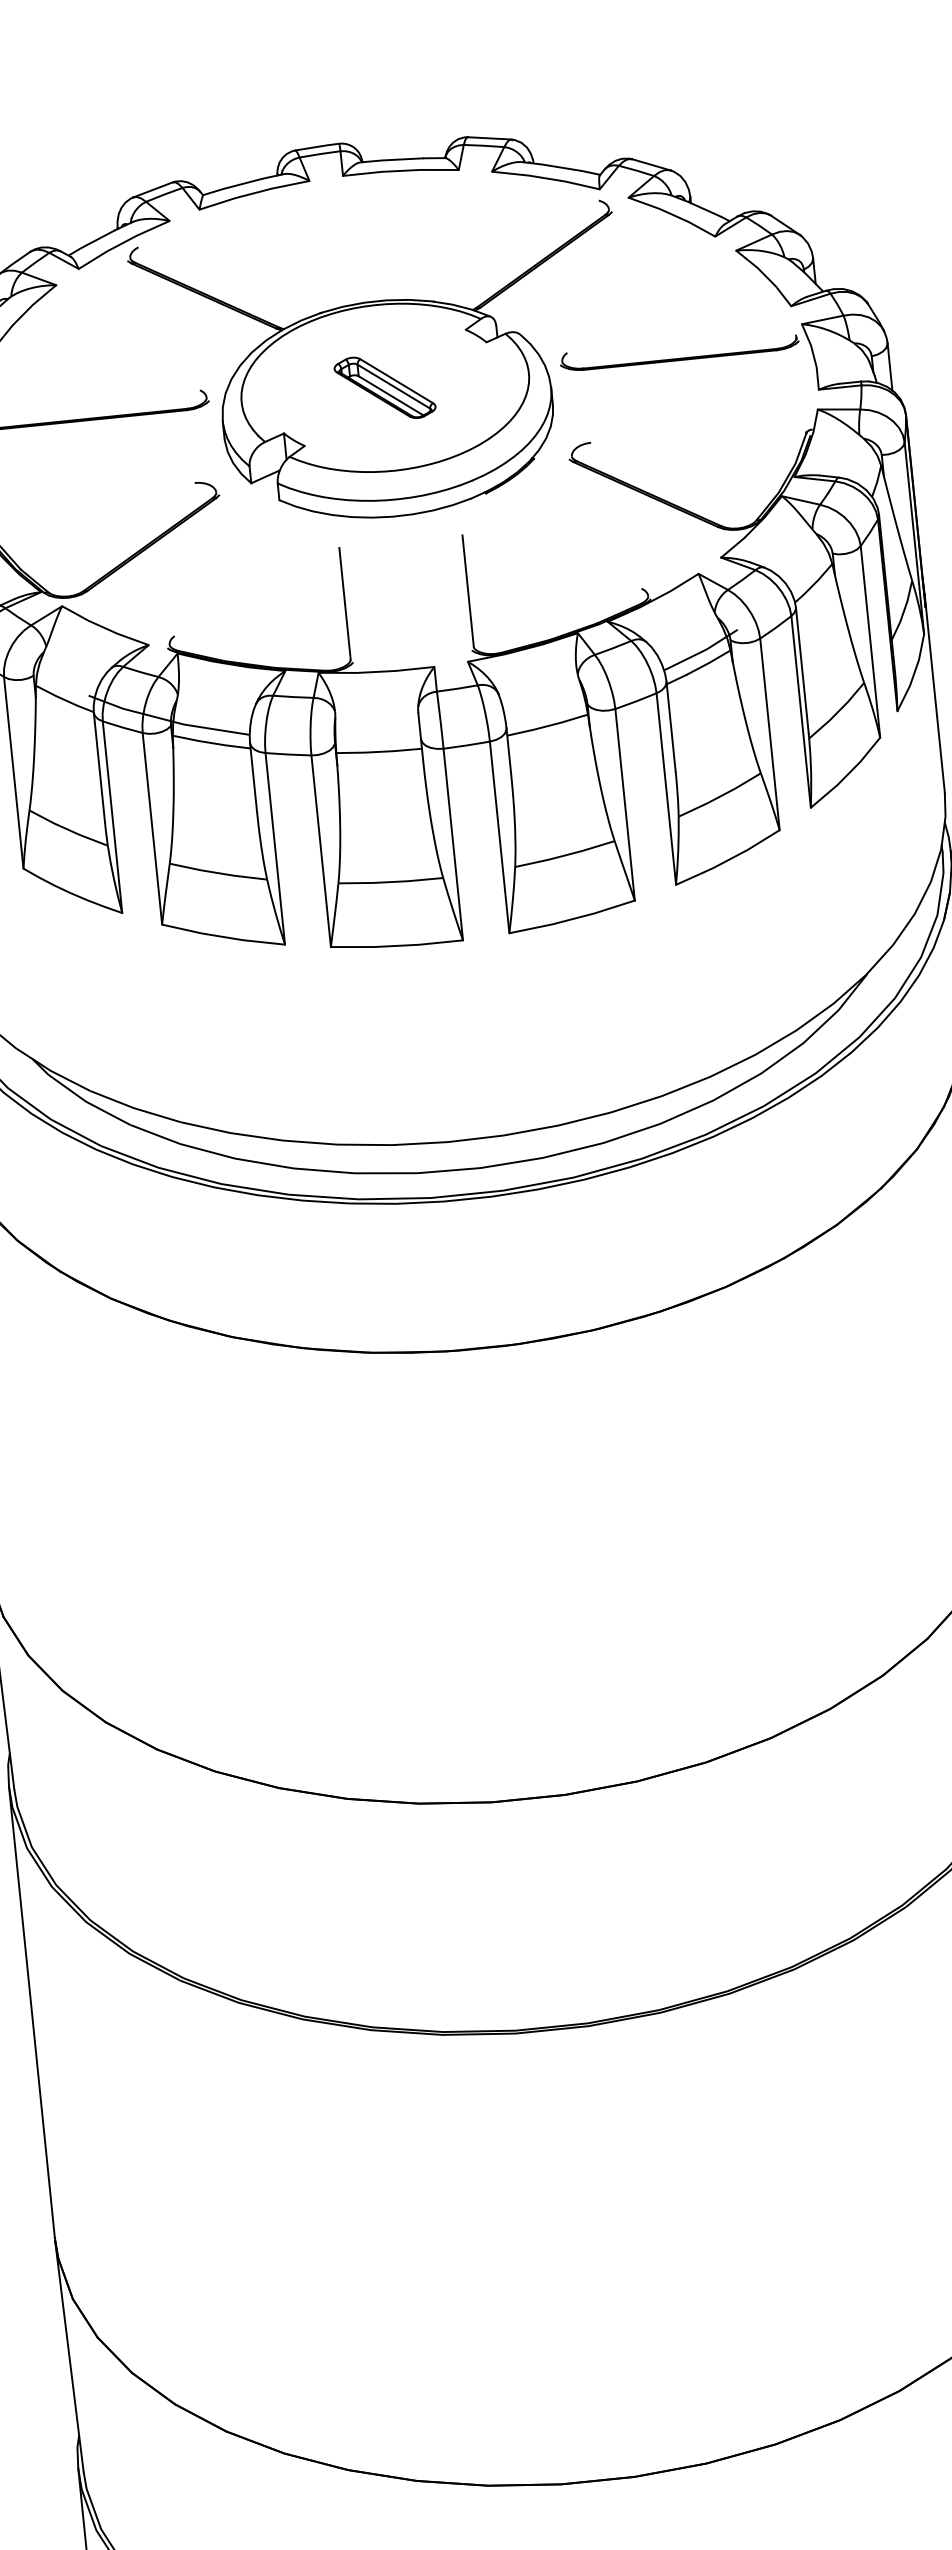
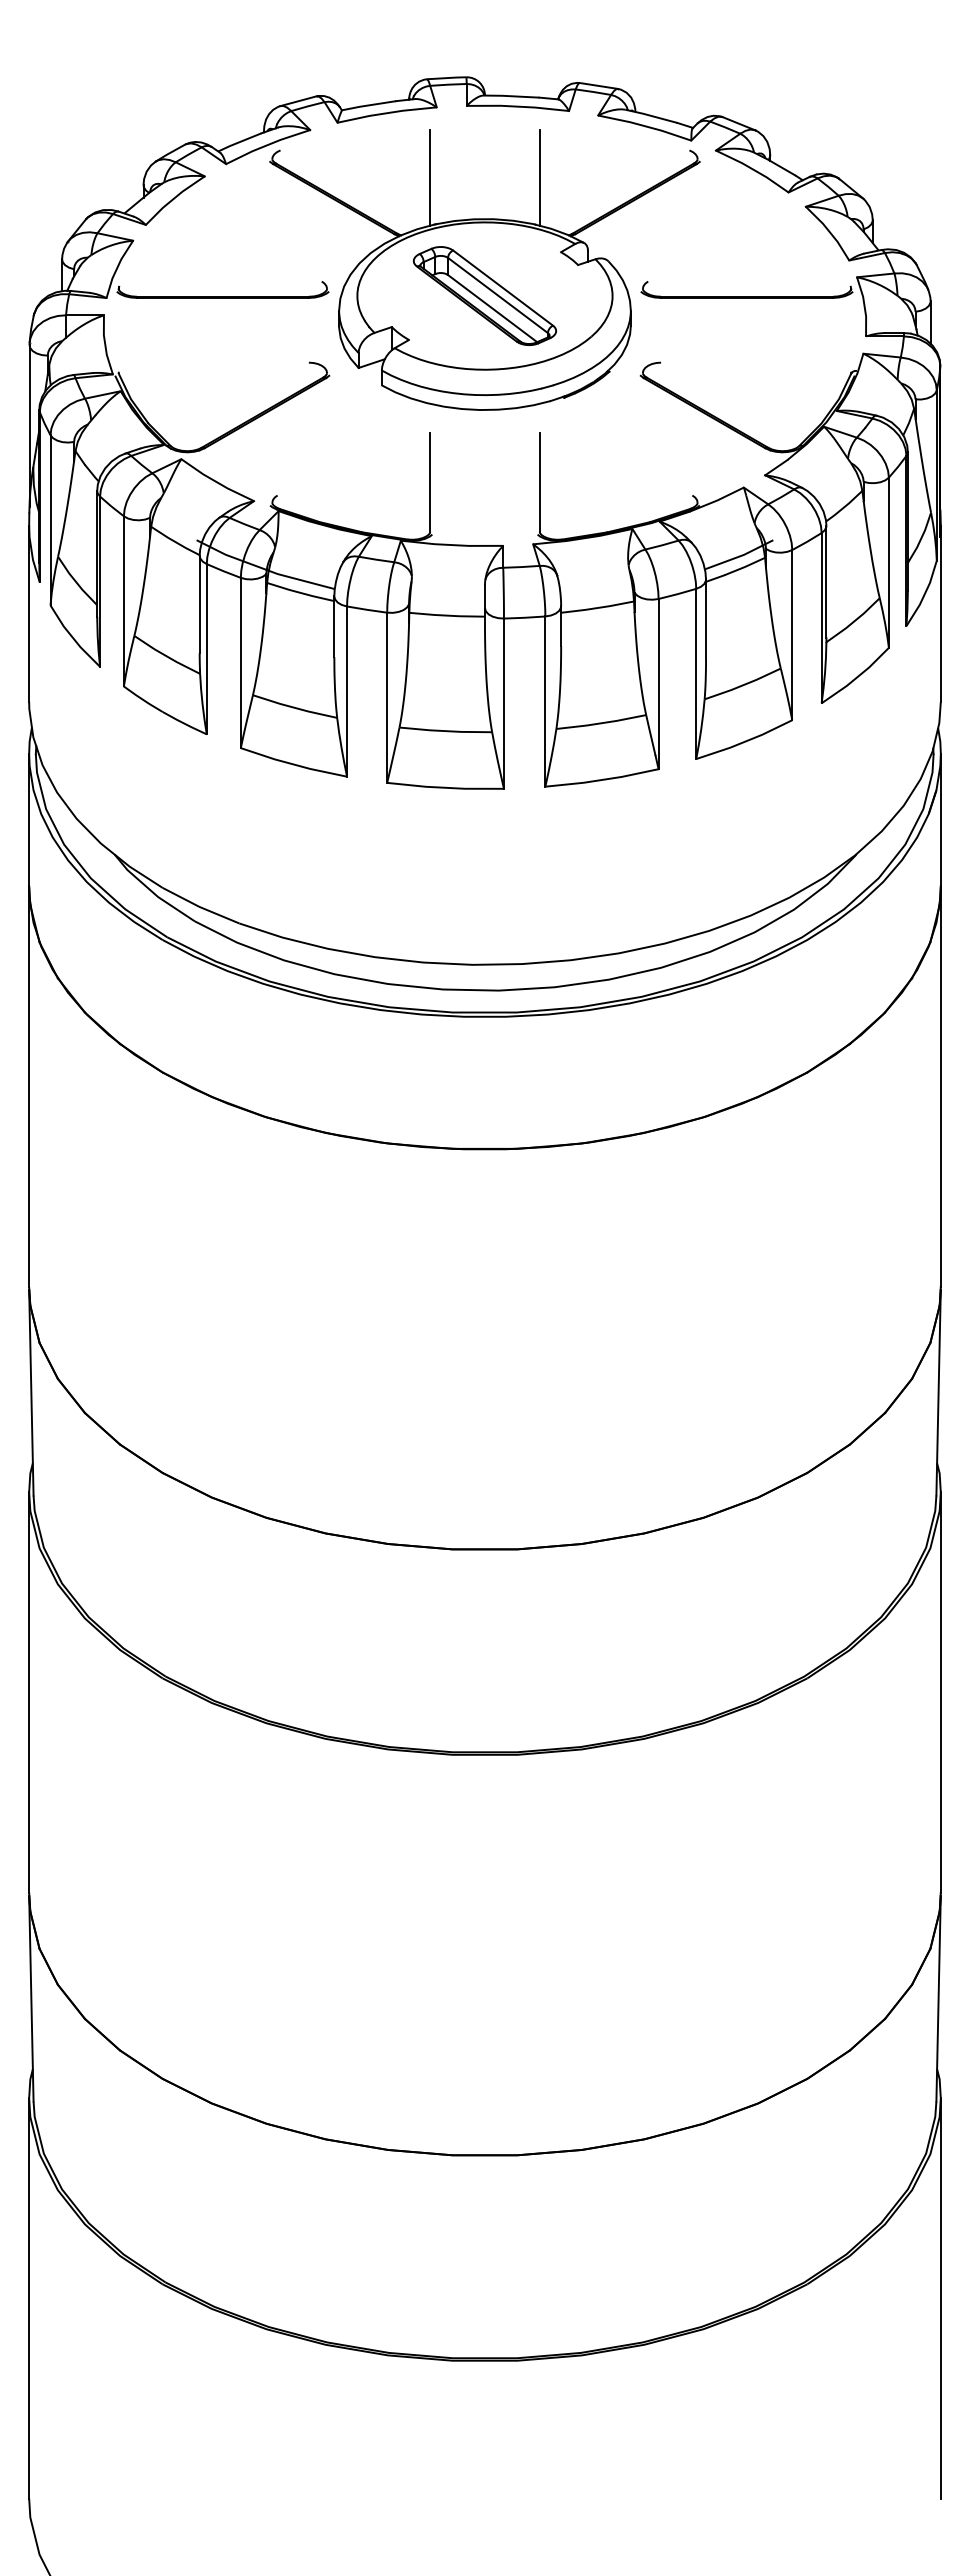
line: (433, 248) -> (539, 177), added
line: (310, 260) -> (430, 177), added
part: (384, 387) -> (484, 295), size x1.67

